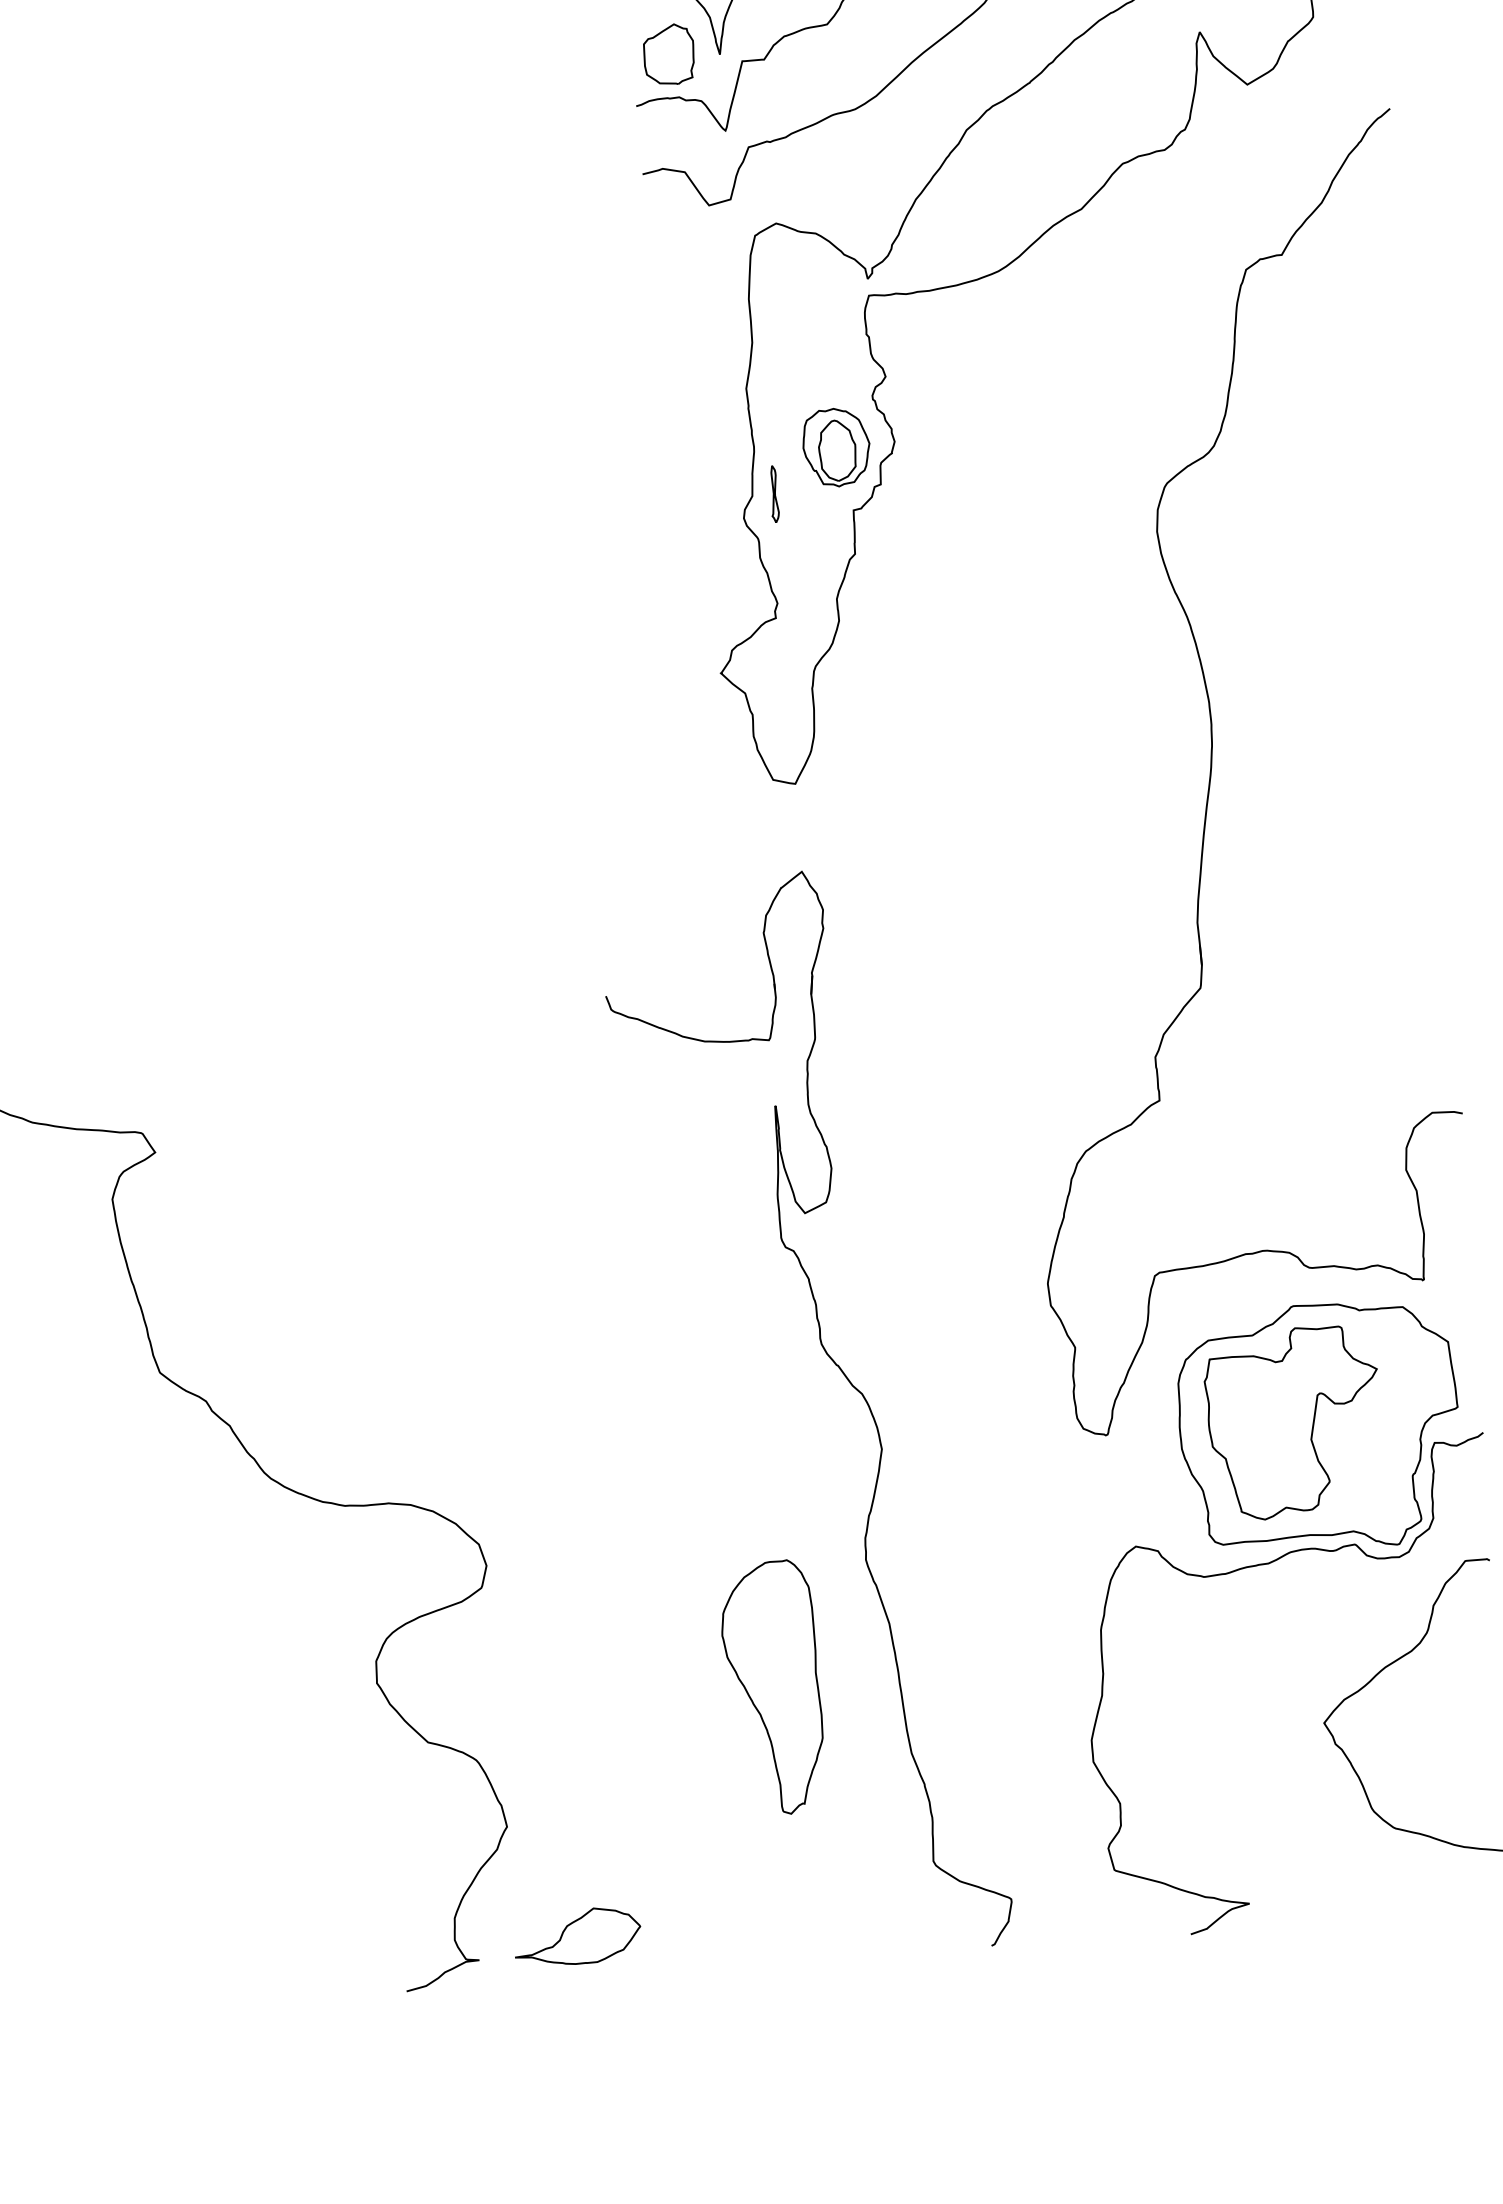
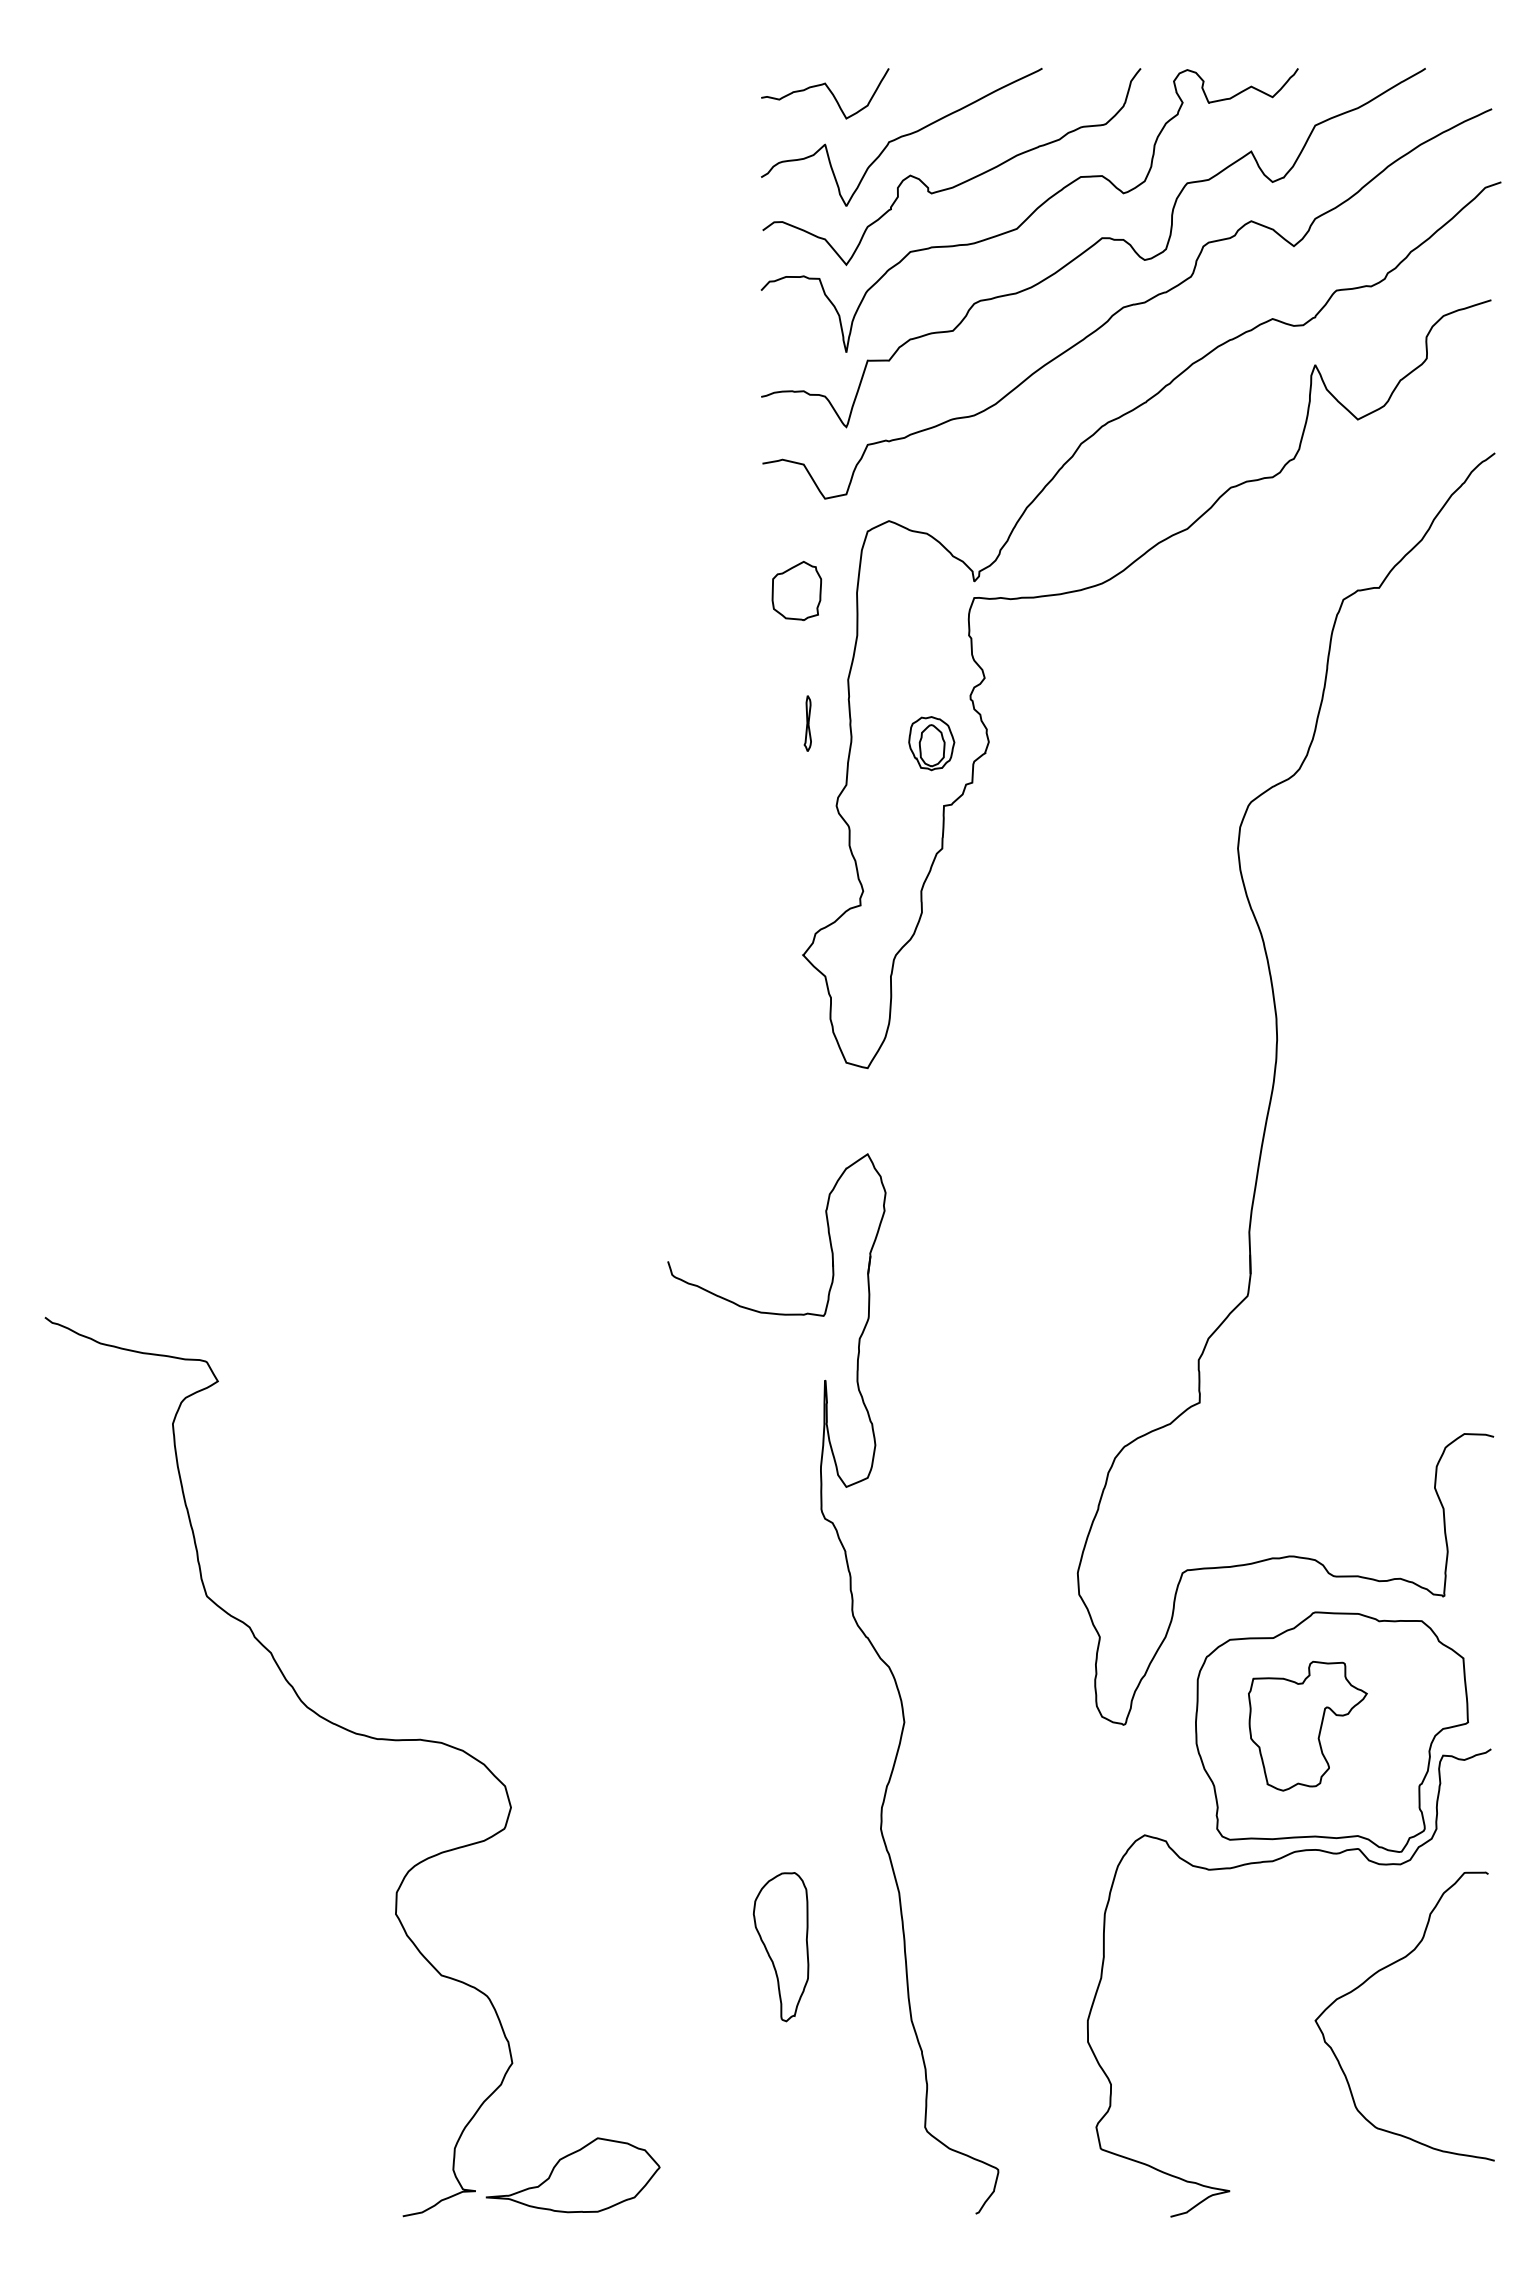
part: (668, 55) -> (796, 591), moved
part: (836, 447) -> (931, 743), size x0.7
part: (773, 494) -> (807, 723), moved
part: (1293, 1423) -> (1307, 1726), size x0.7
part: (772, 1687) -> (780, 1946), size x0.6
part: (576, 1936) -> (572, 2175), size x1.4

